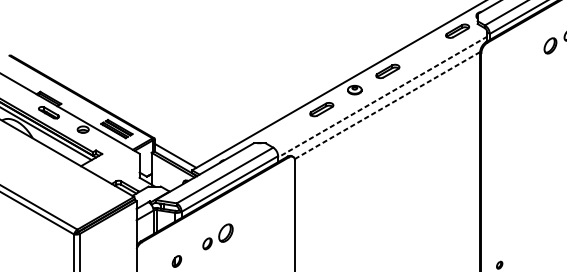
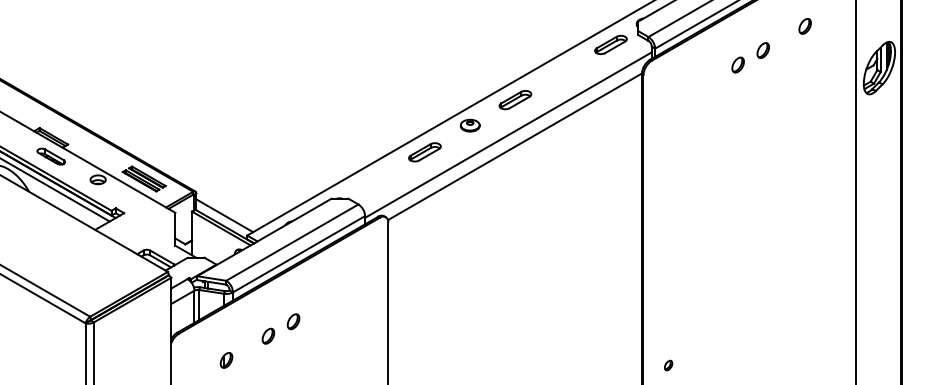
part: (549, 45) -> (737, 64), size x0.71
line: (382, 97) -> (508, 135), dashed -> solid
line: (387, 105) -> (514, 146), dashed -> solid
part: (225, 233) -> (293, 321), size x0.62

